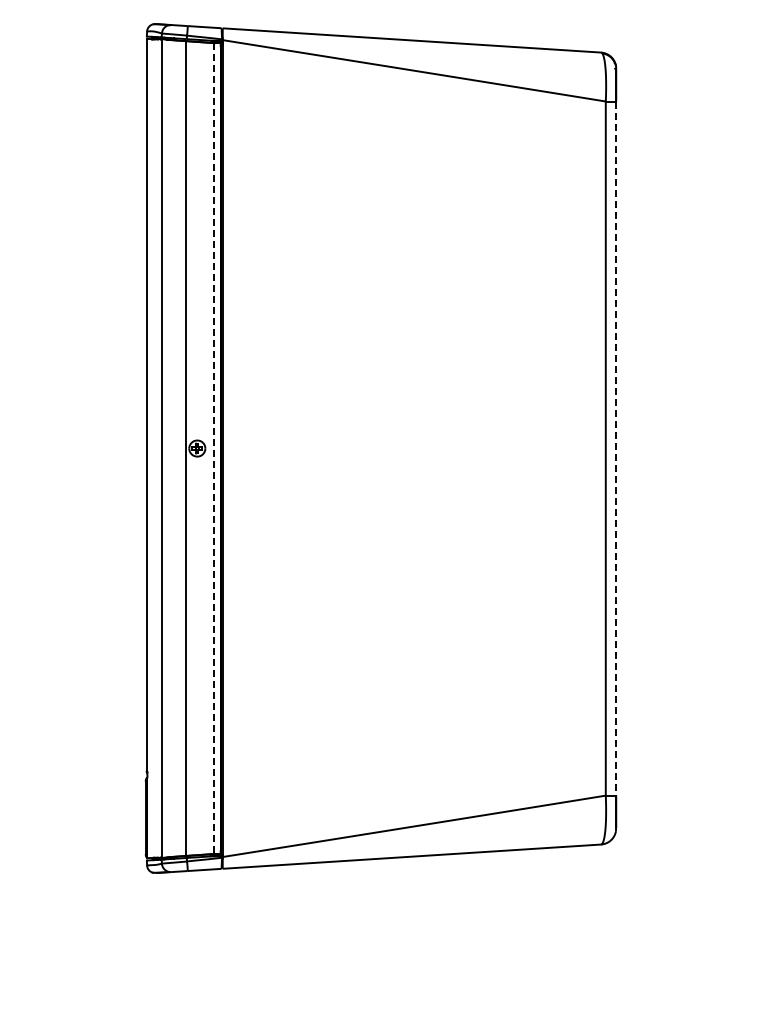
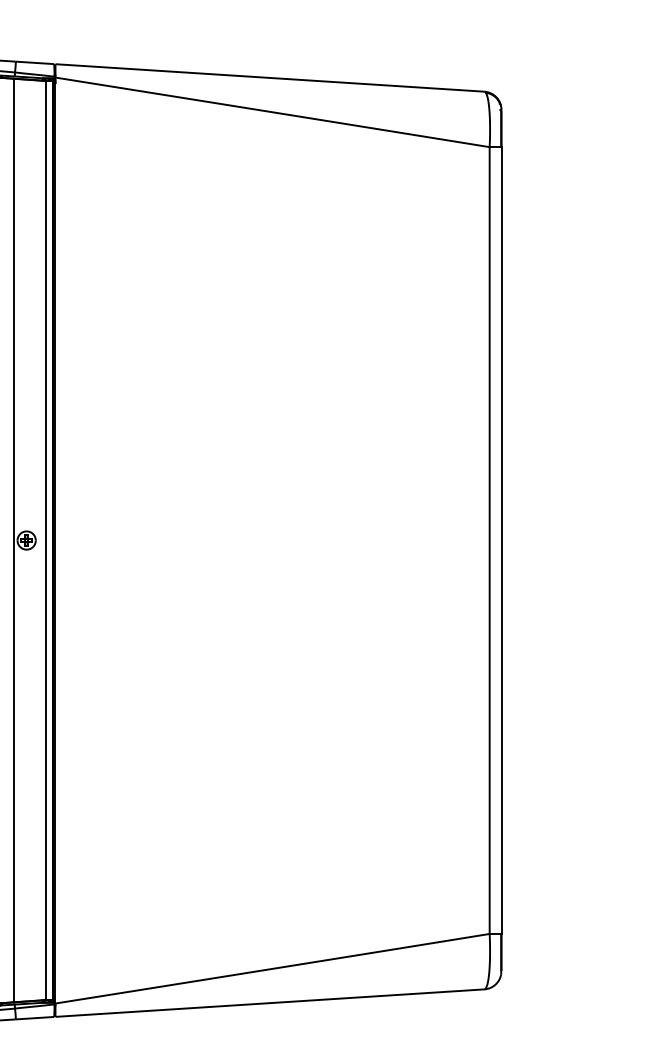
line: (214, 449) -> (46, 541), dashed -> solid
line: (616, 449) -> (501, 541), dashed -> solid

